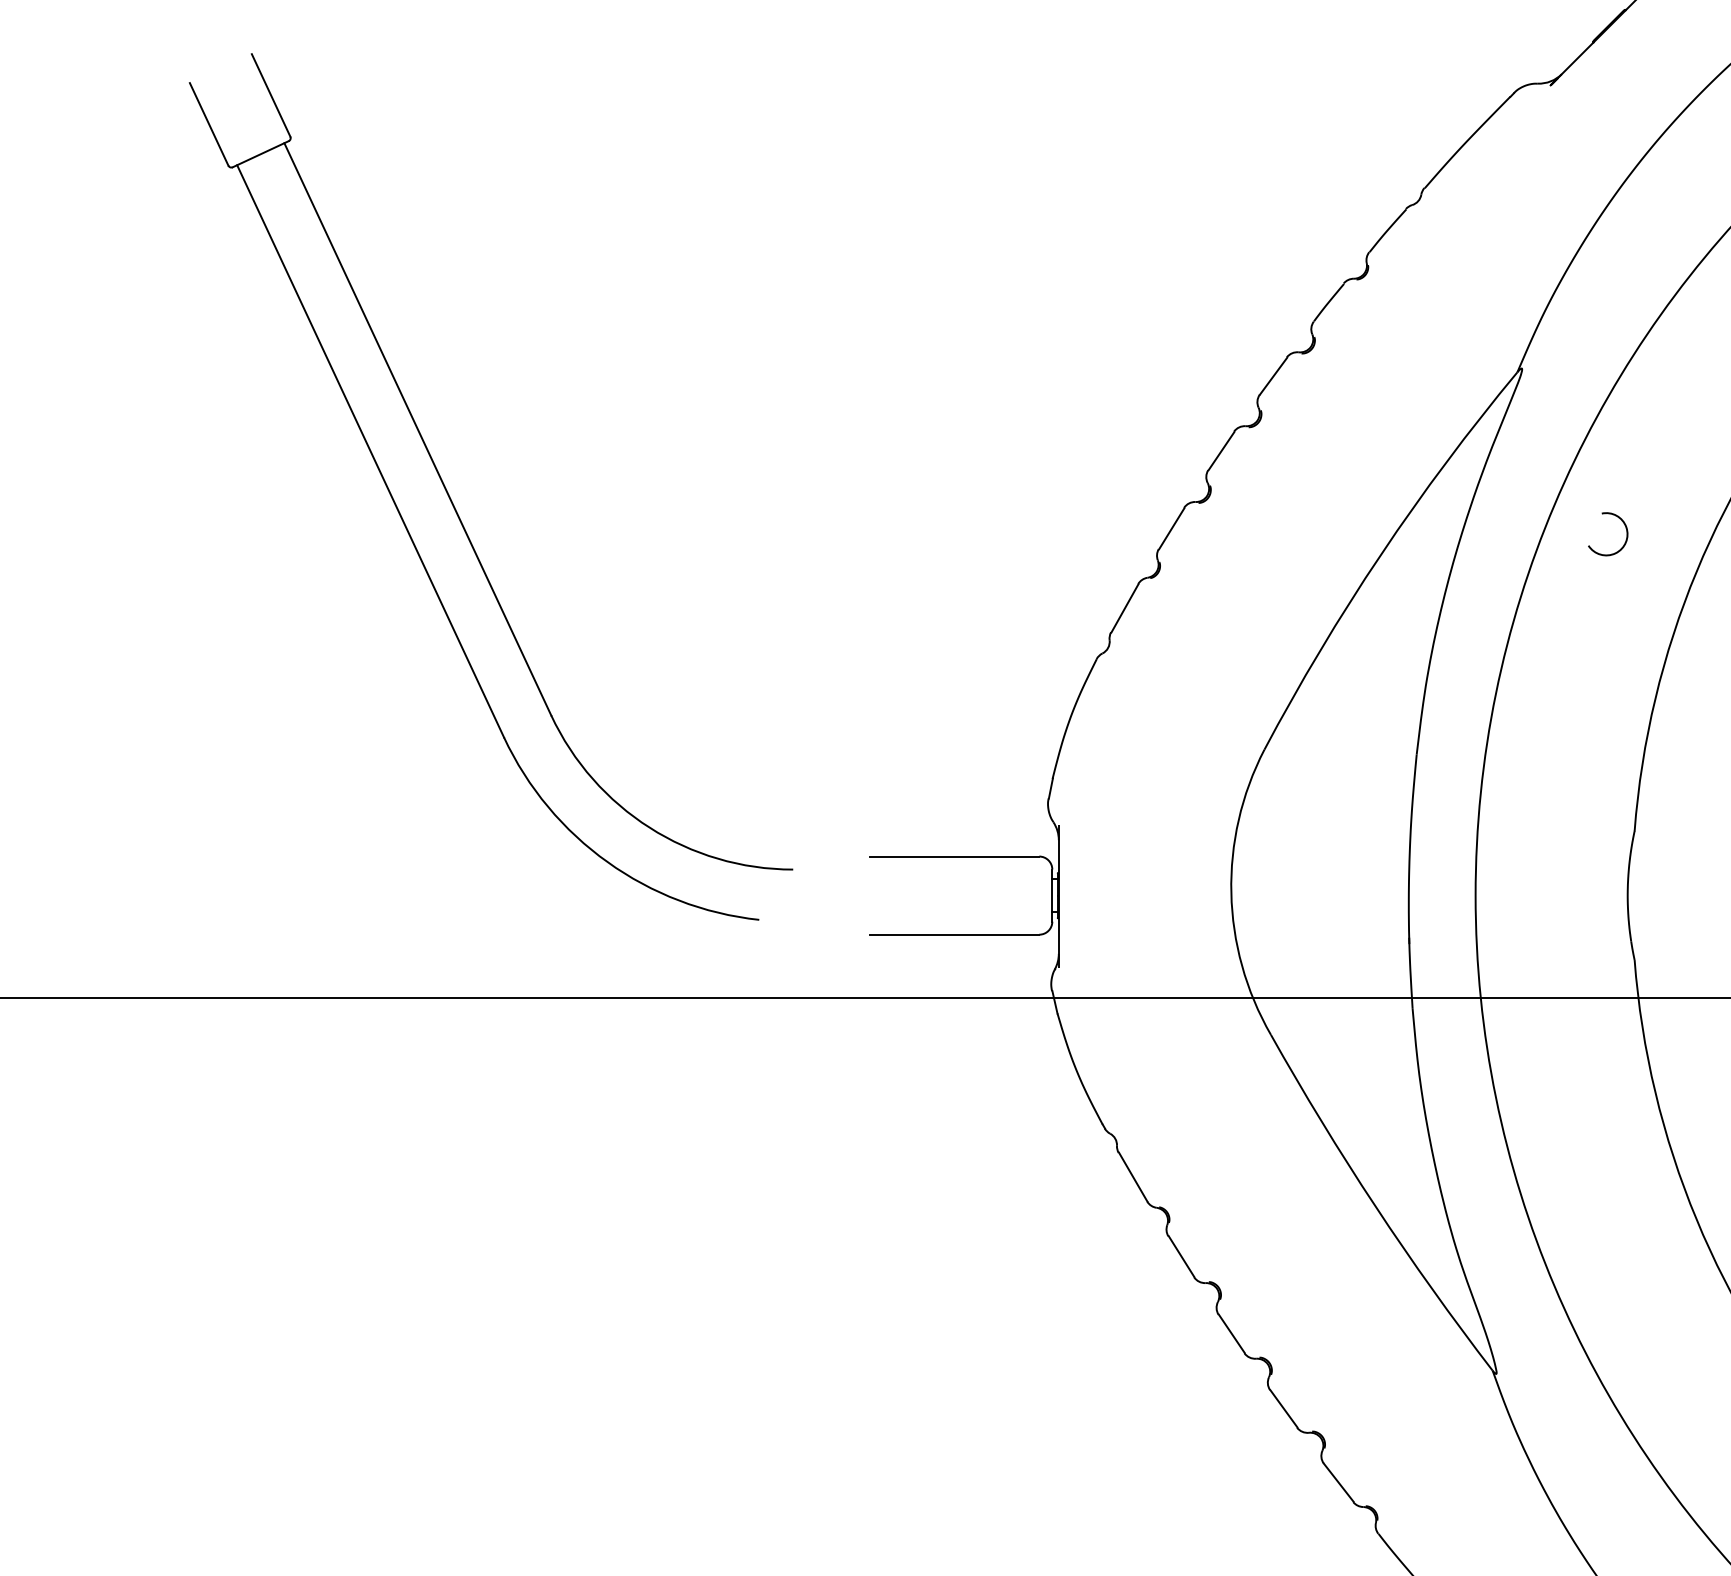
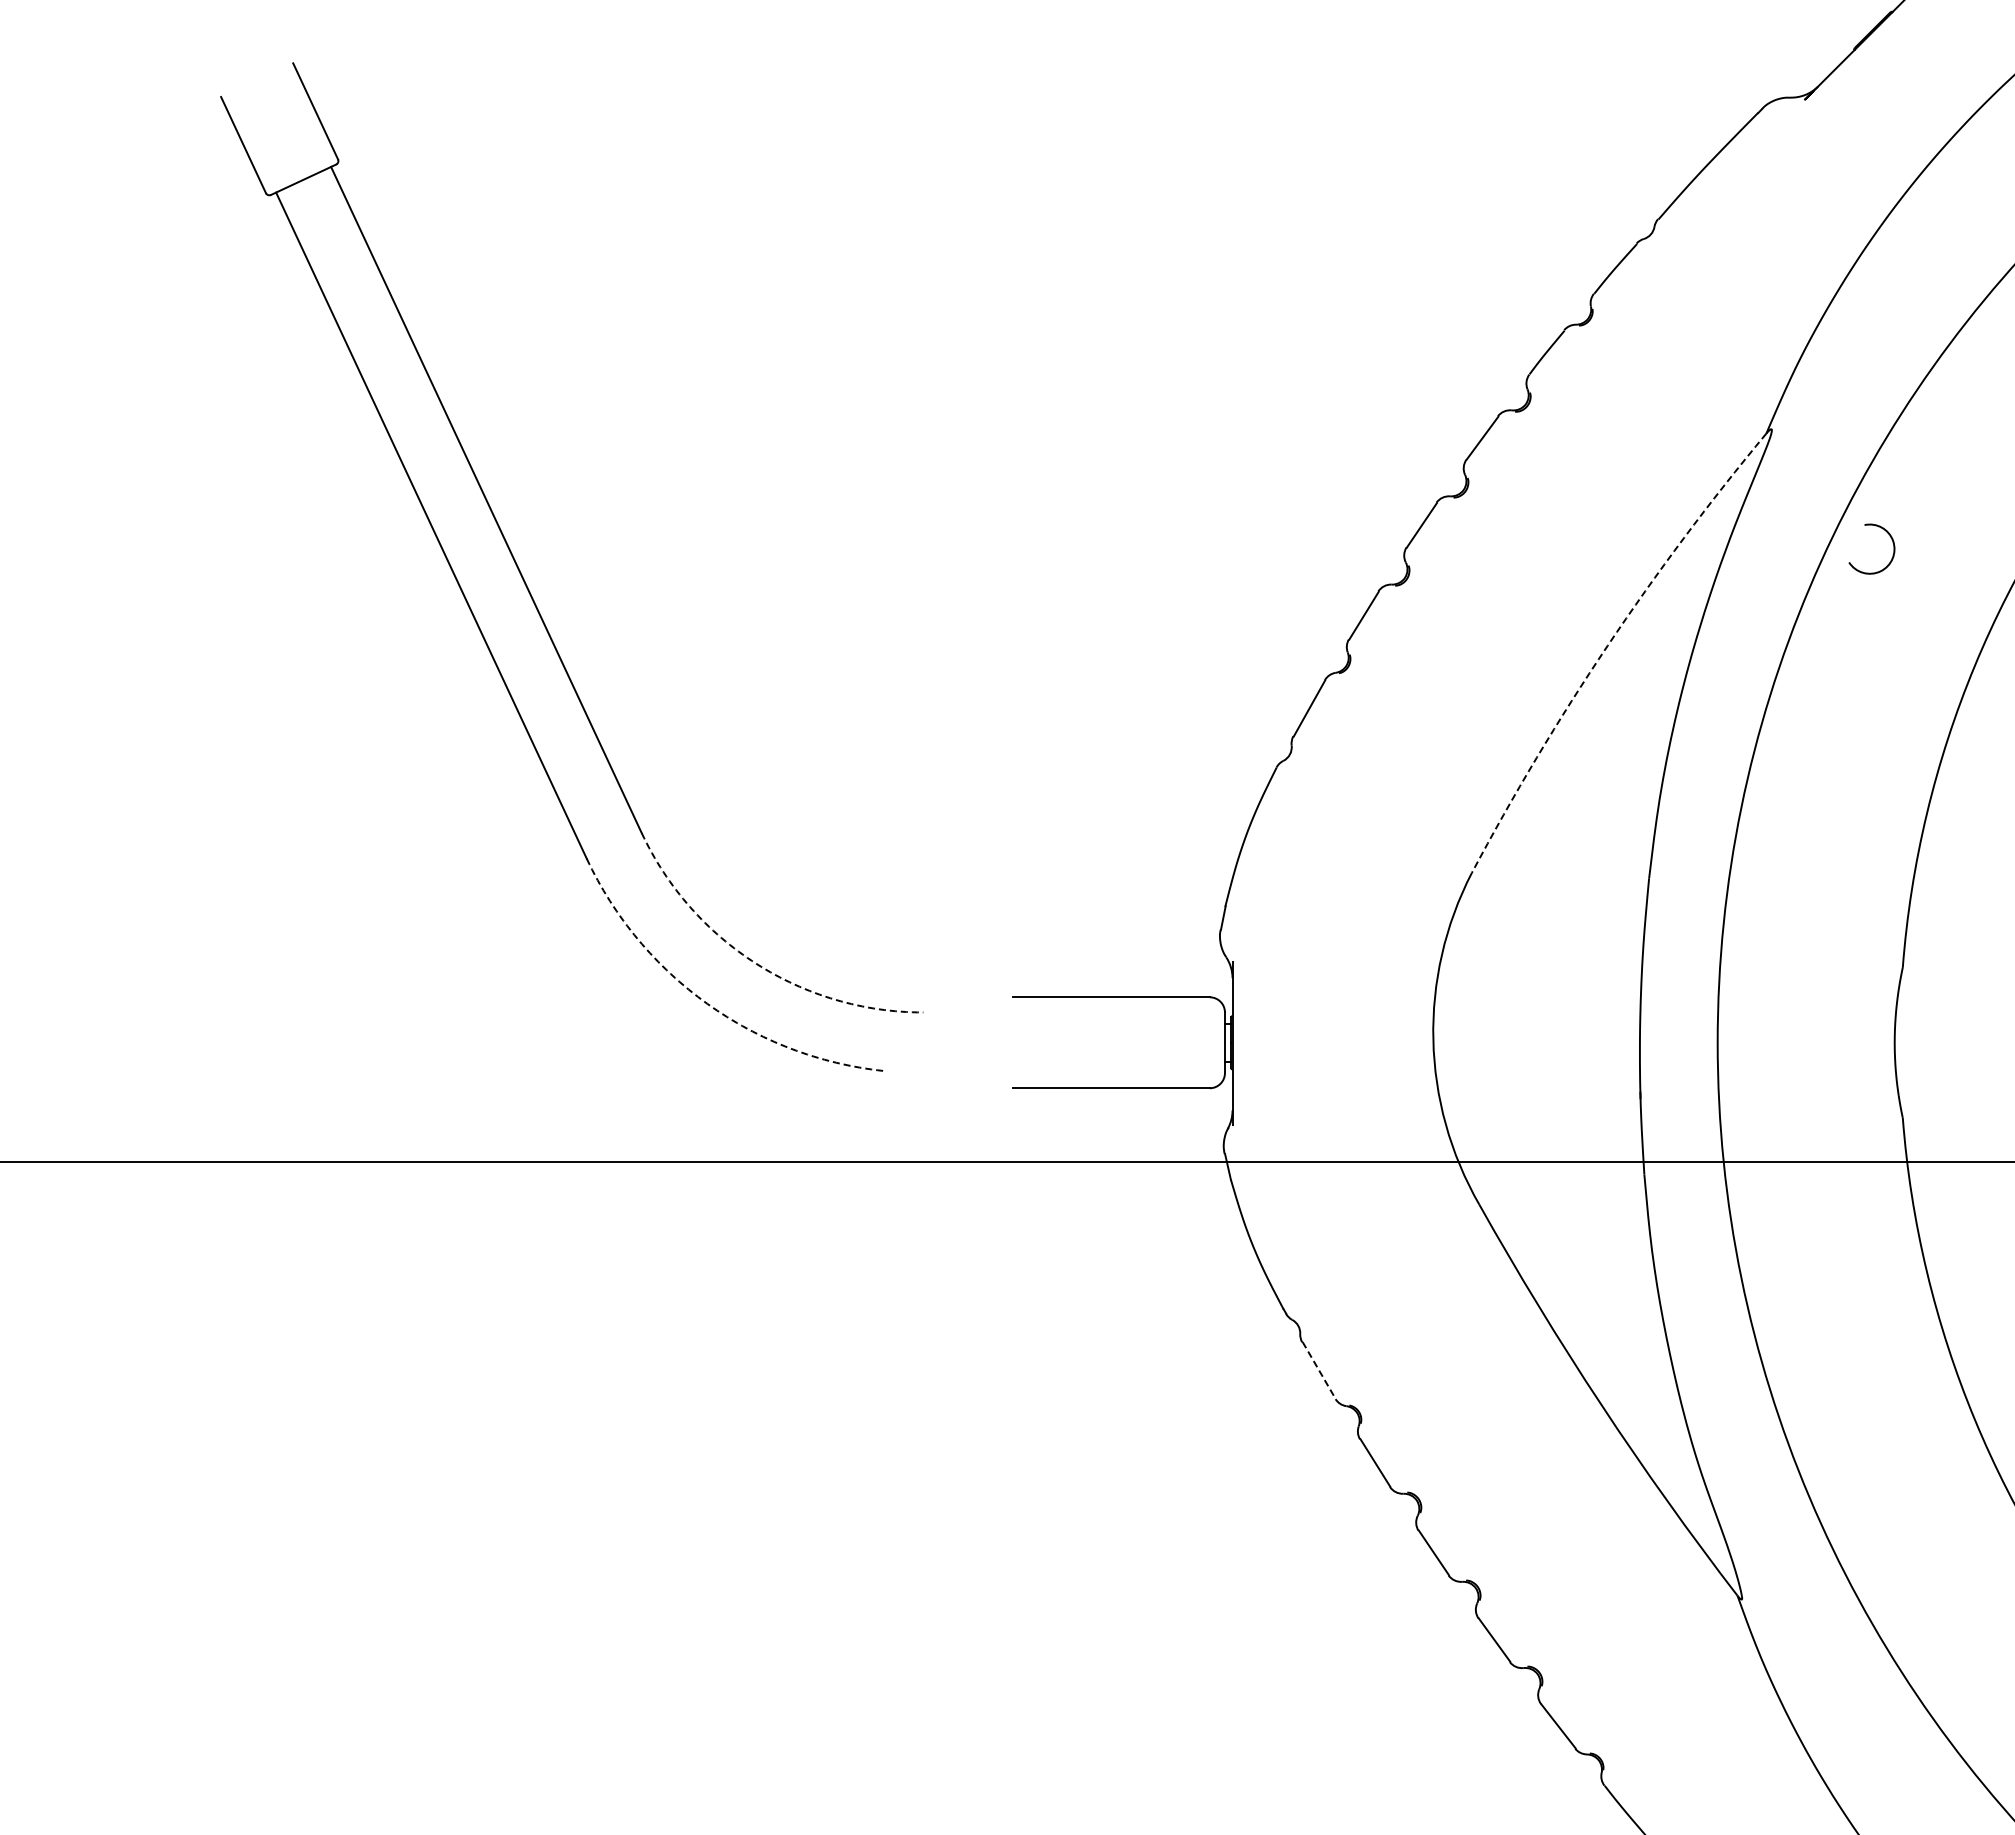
arc: (1623, 523) -> (1889, 536), moved
arc: (1380, 554) -> (1607, 645), solid -> dashed
arc: (649, 827) -> (756, 963), solid -> dashed
arc: (607, 861) -> (707, 1003), solid -> dashed
line: (1133, 1177) -> (1319, 1370), solid -> dashed

